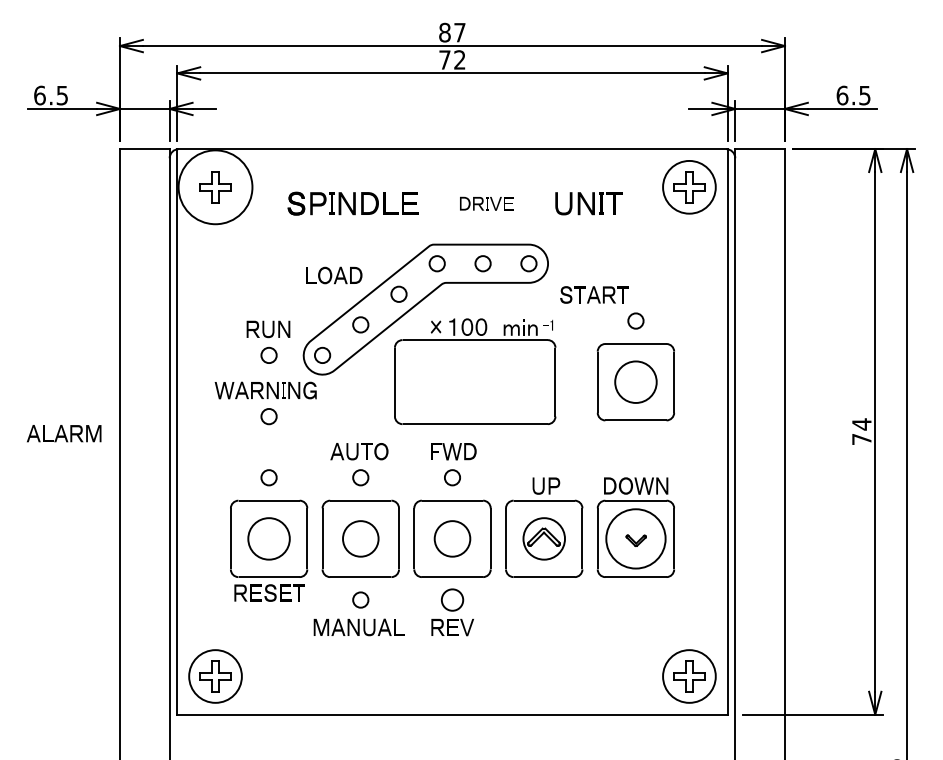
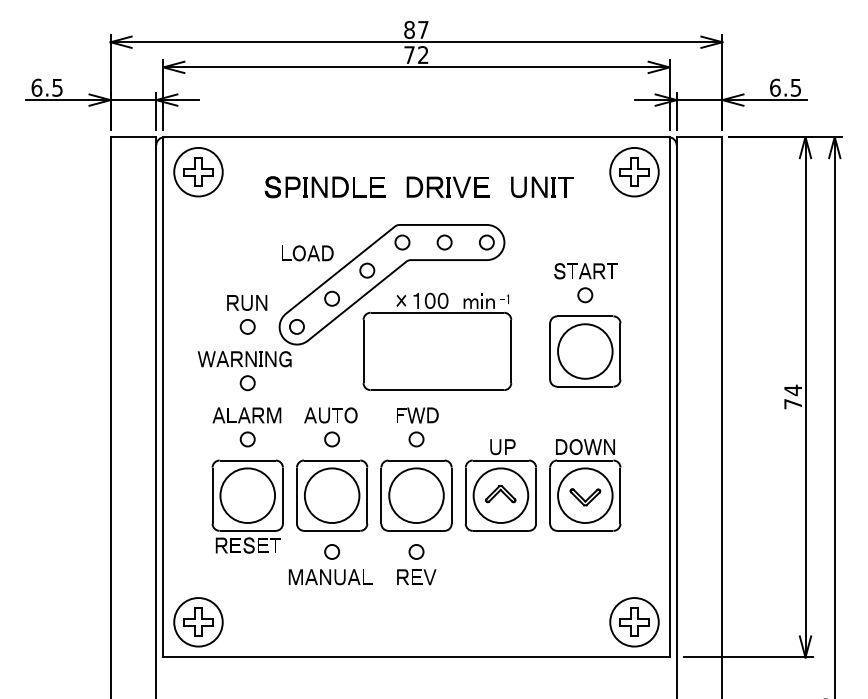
circle: (215, 186) -> (198, 171), size x0.71
part: (486, 203) -> (447, 187), size x1.67
part: (594, 294) -> (585, 270), moved
circle: (635, 381) -> (584, 350), size x1.43
part: (64, 433) -> (247, 415), moved
circle: (268, 538) -> (247, 495), size x1.43
circle: (360, 538) -> (331, 495), size x1.67
circle: (452, 538) -> (416, 495), size x1.67
circle: (543, 538) -> (500, 495), size x1.43
part: (636, 540) -> (585, 497), size x1.67
circle: (452, 599) -> (416, 551), size x0.71

